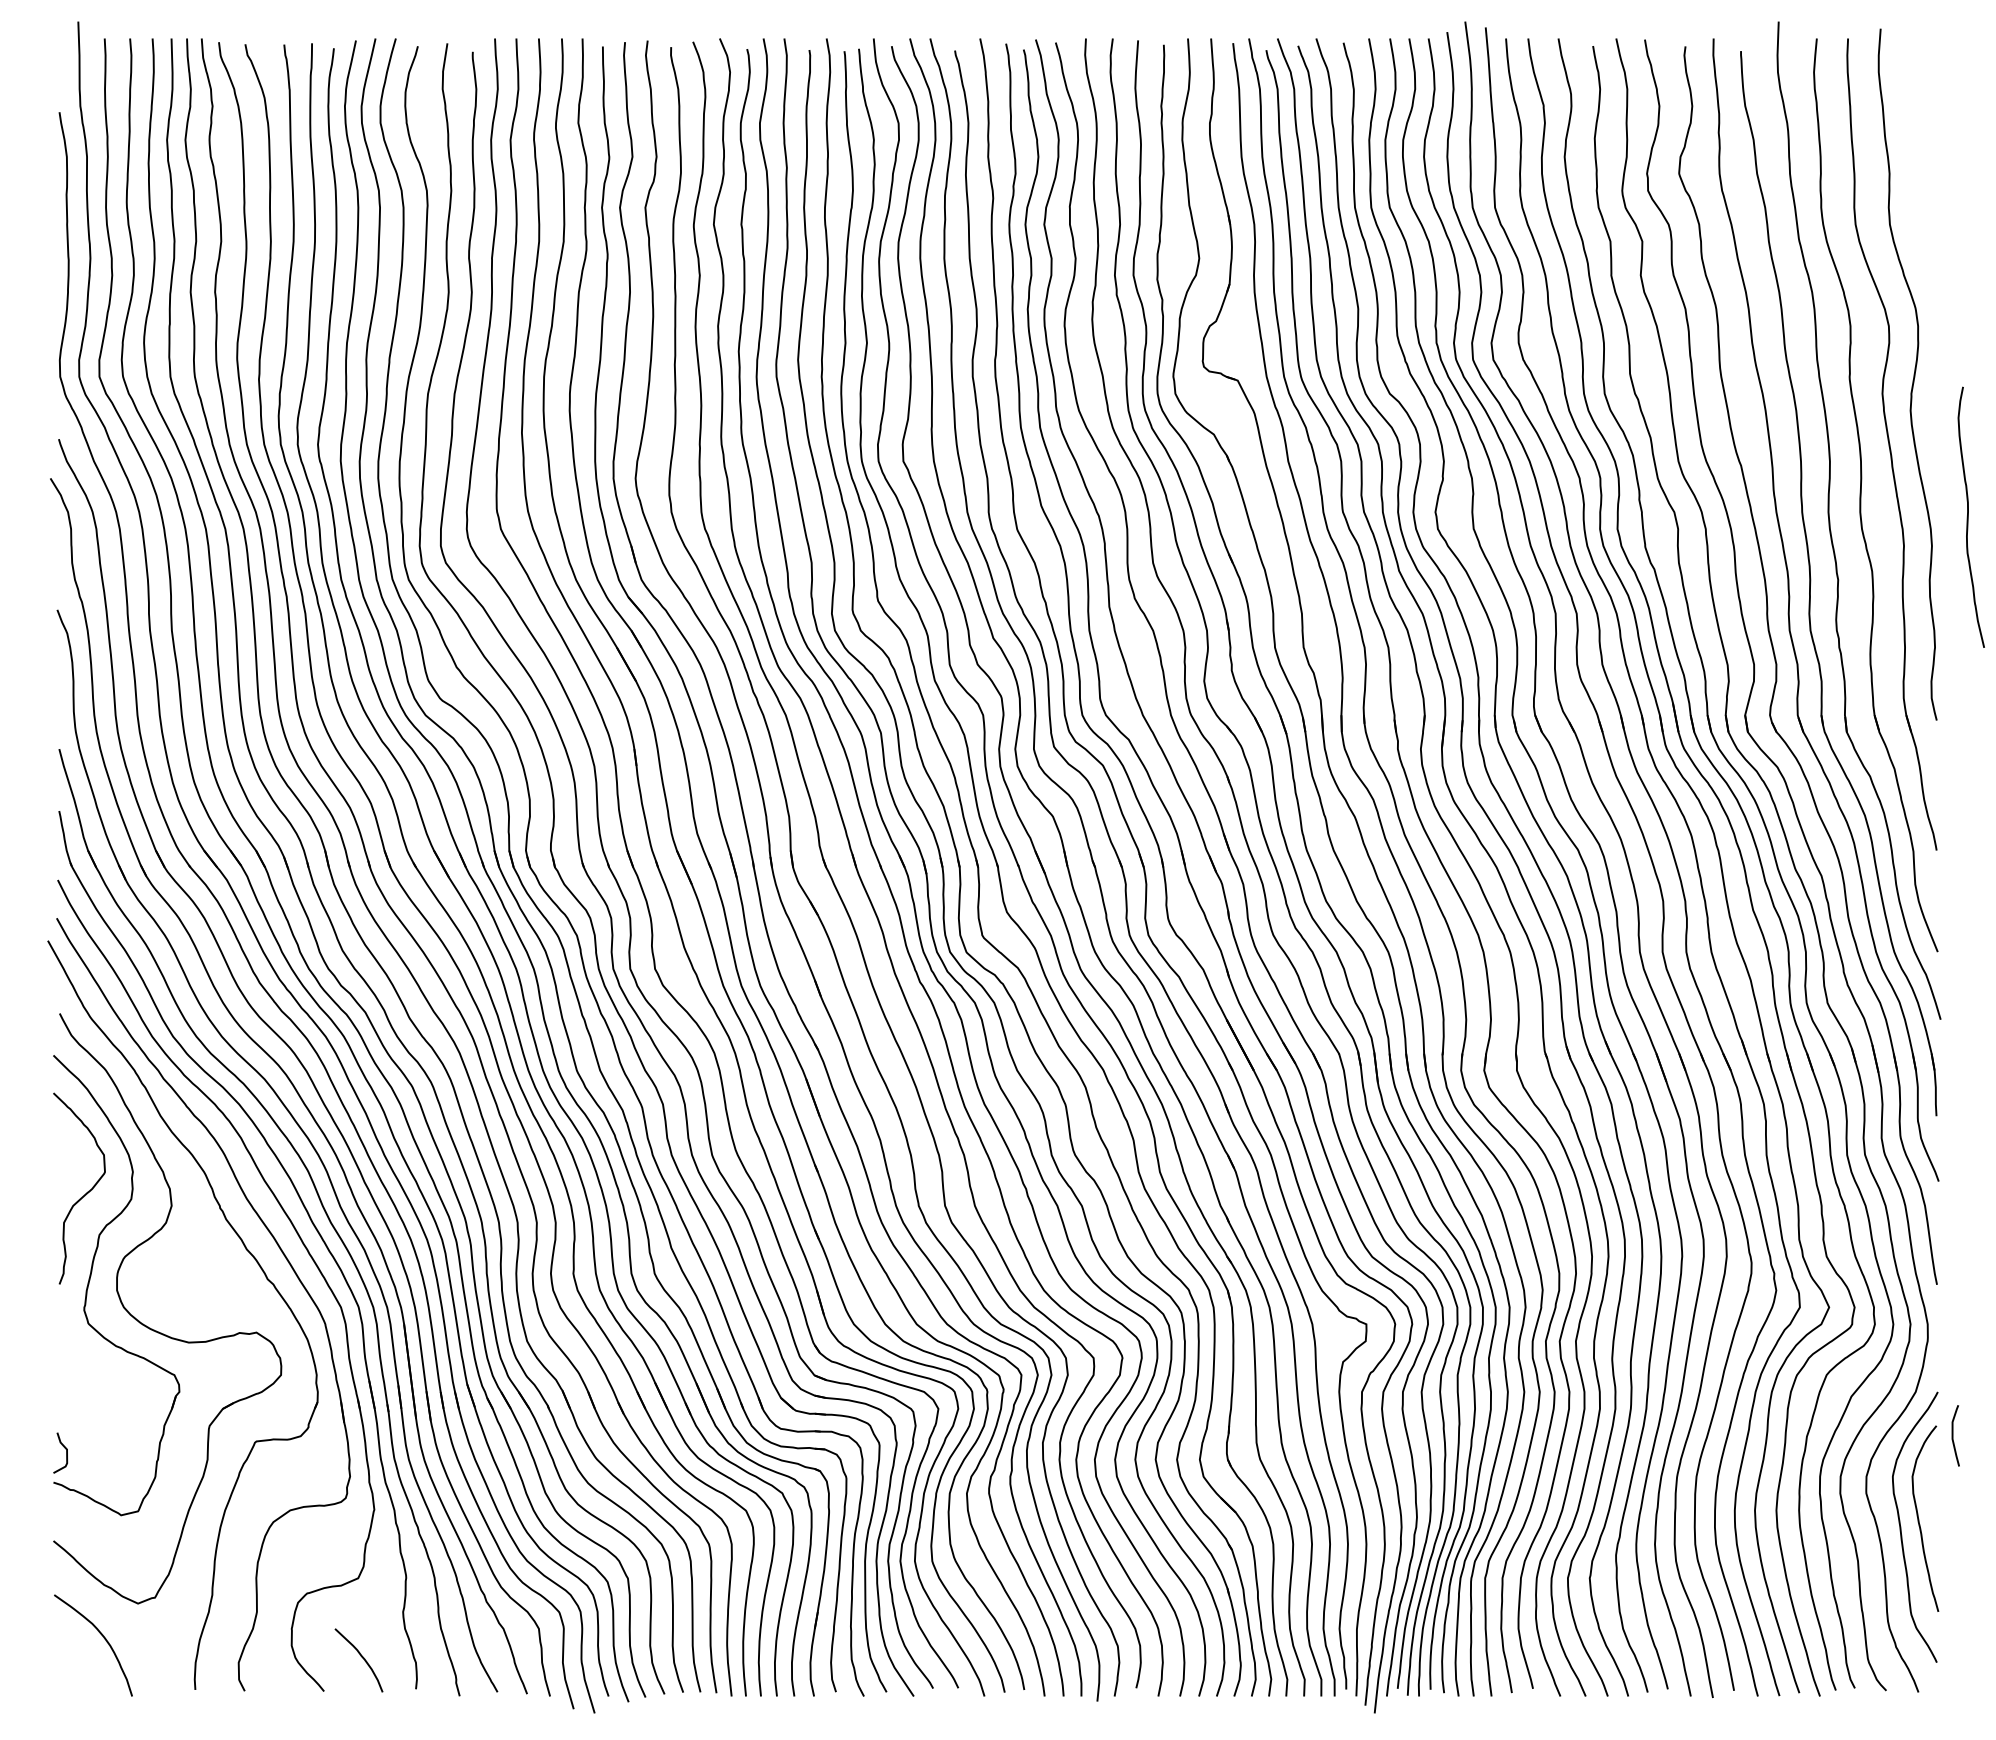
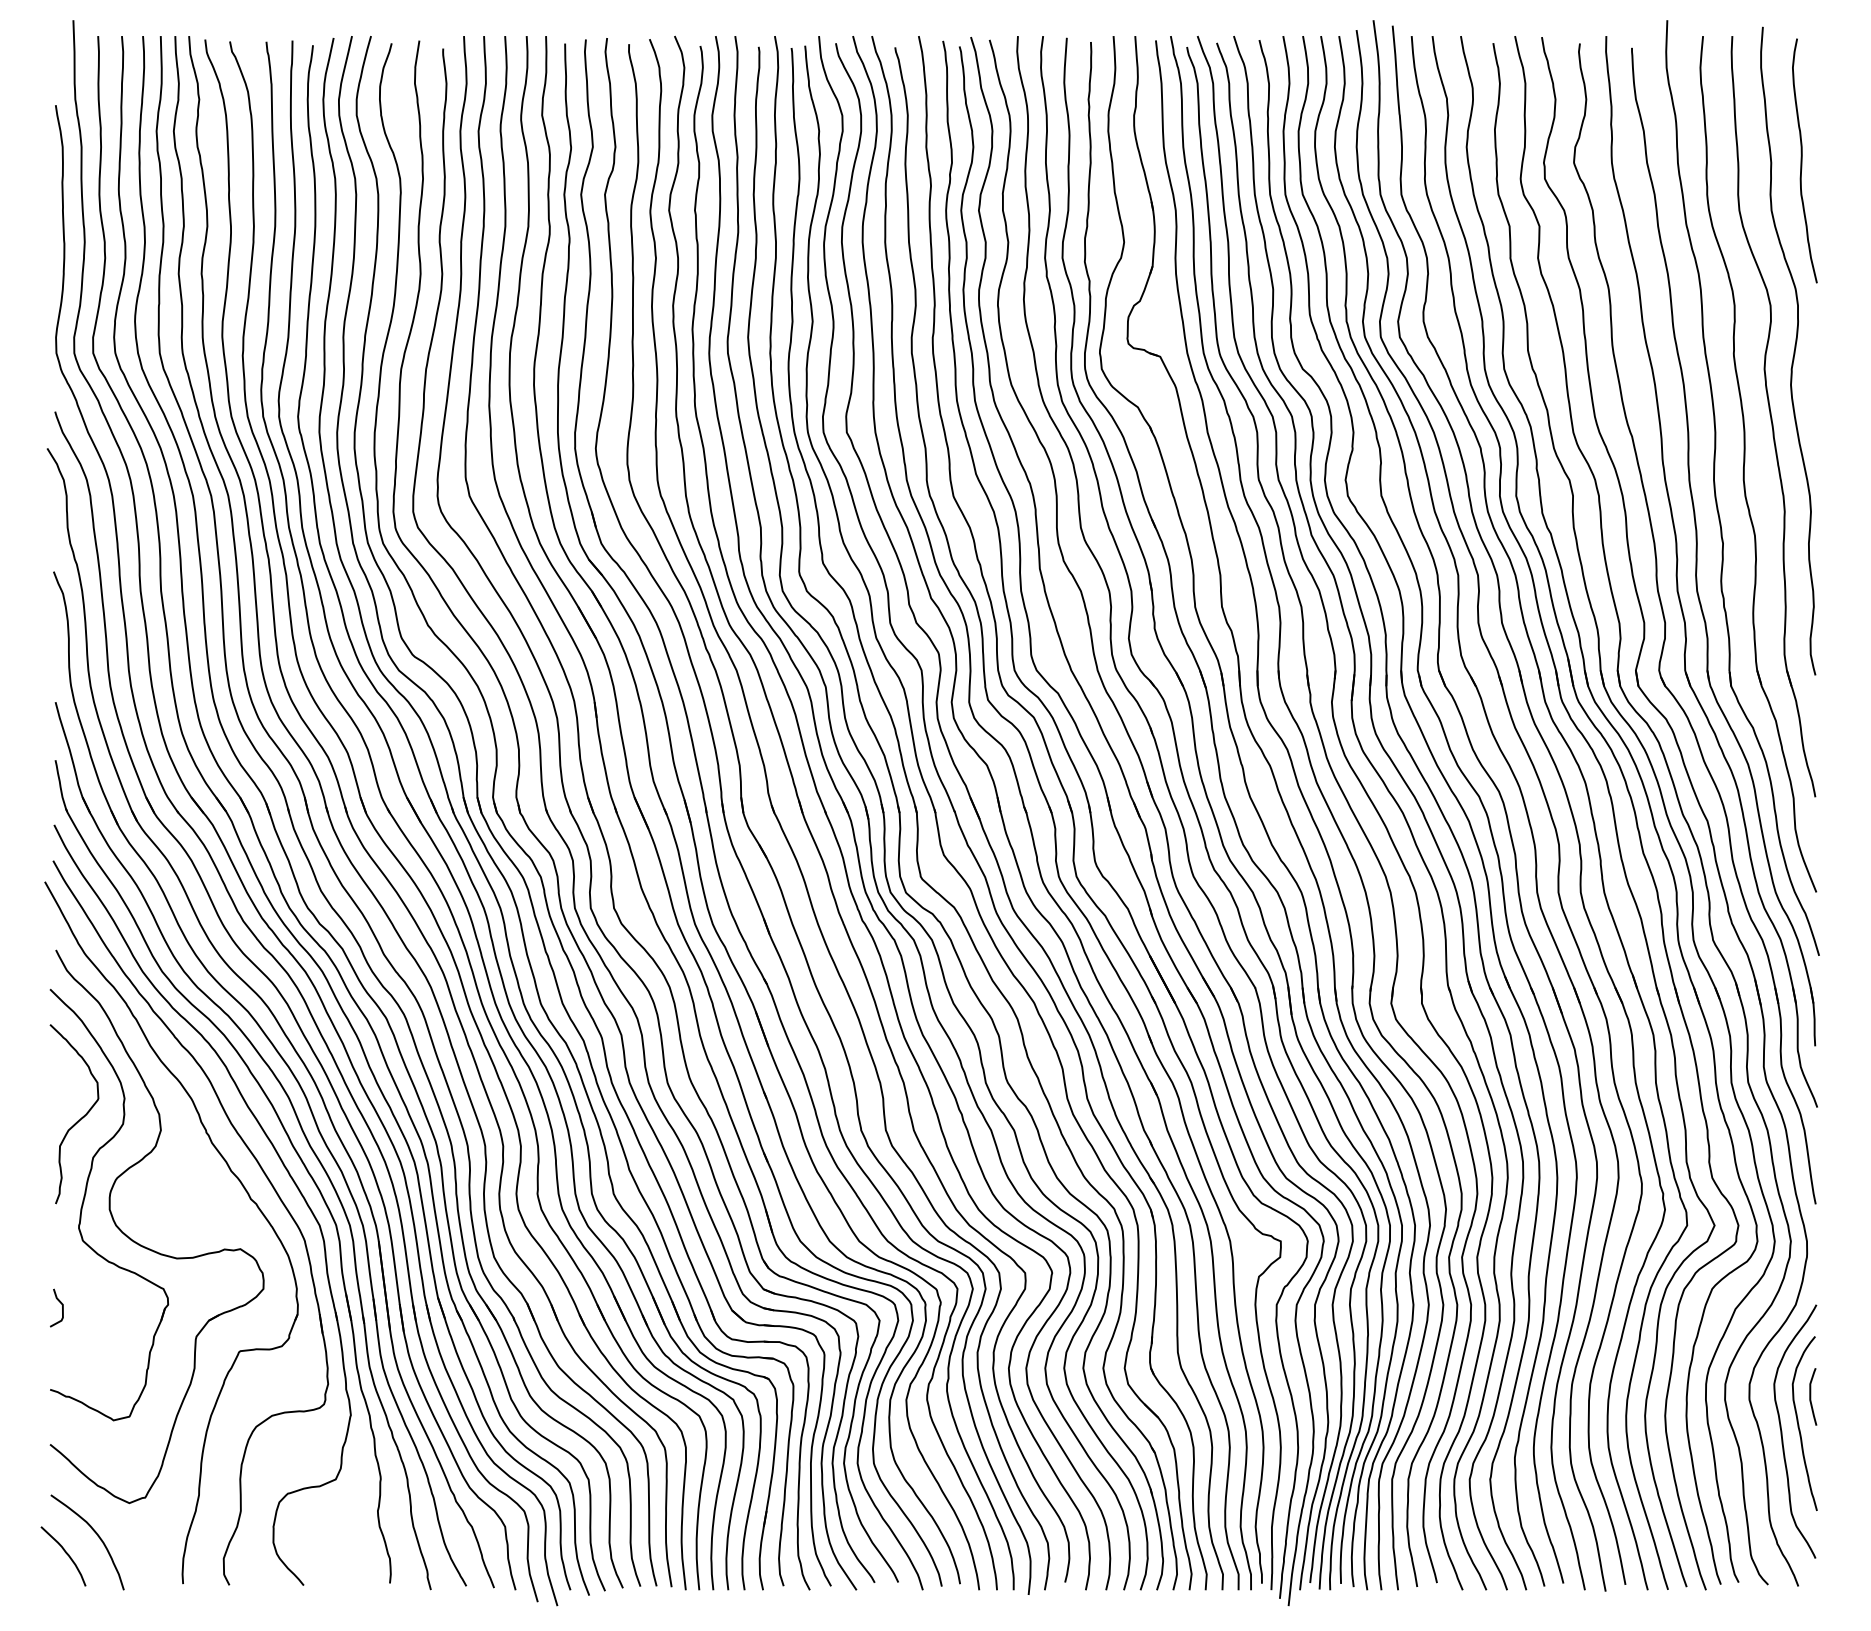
curve: (1968, 516) -> (1802, 160), moved
curve: (1953, 1435) -> (1811, 1396), moved
curve: (64, 1448) -> (60, 1303), moved
curve: (361, 1657) -> (65, 1553), moved

